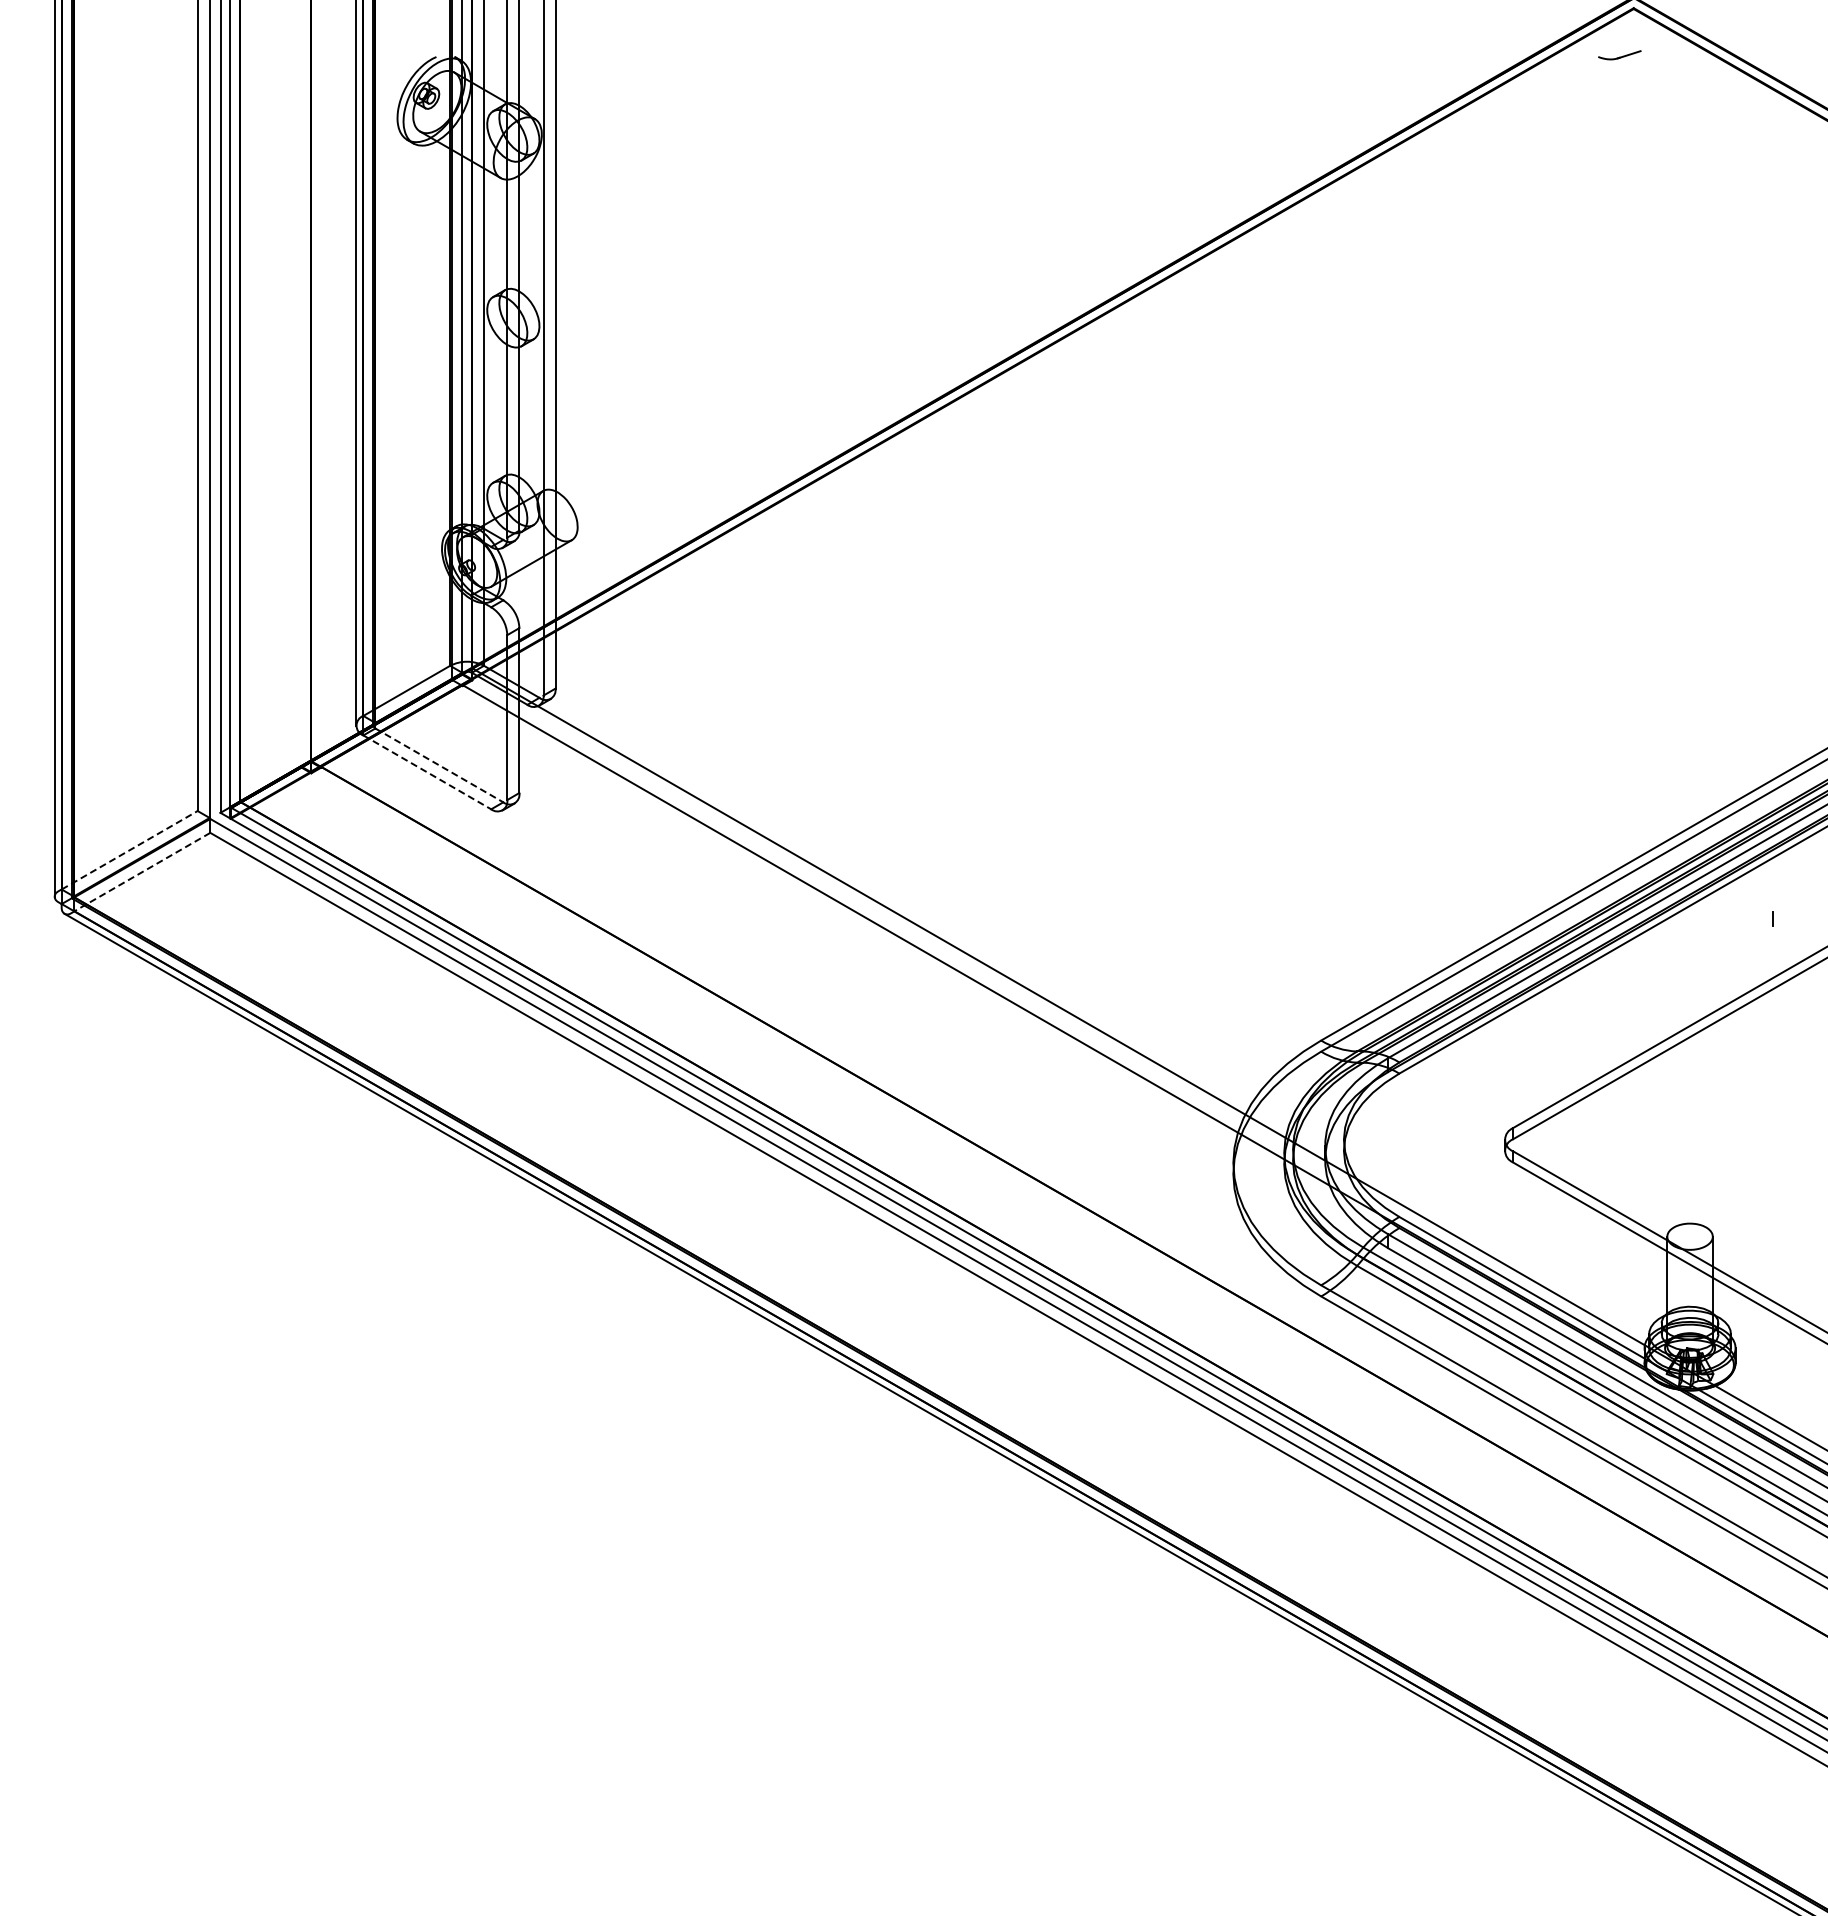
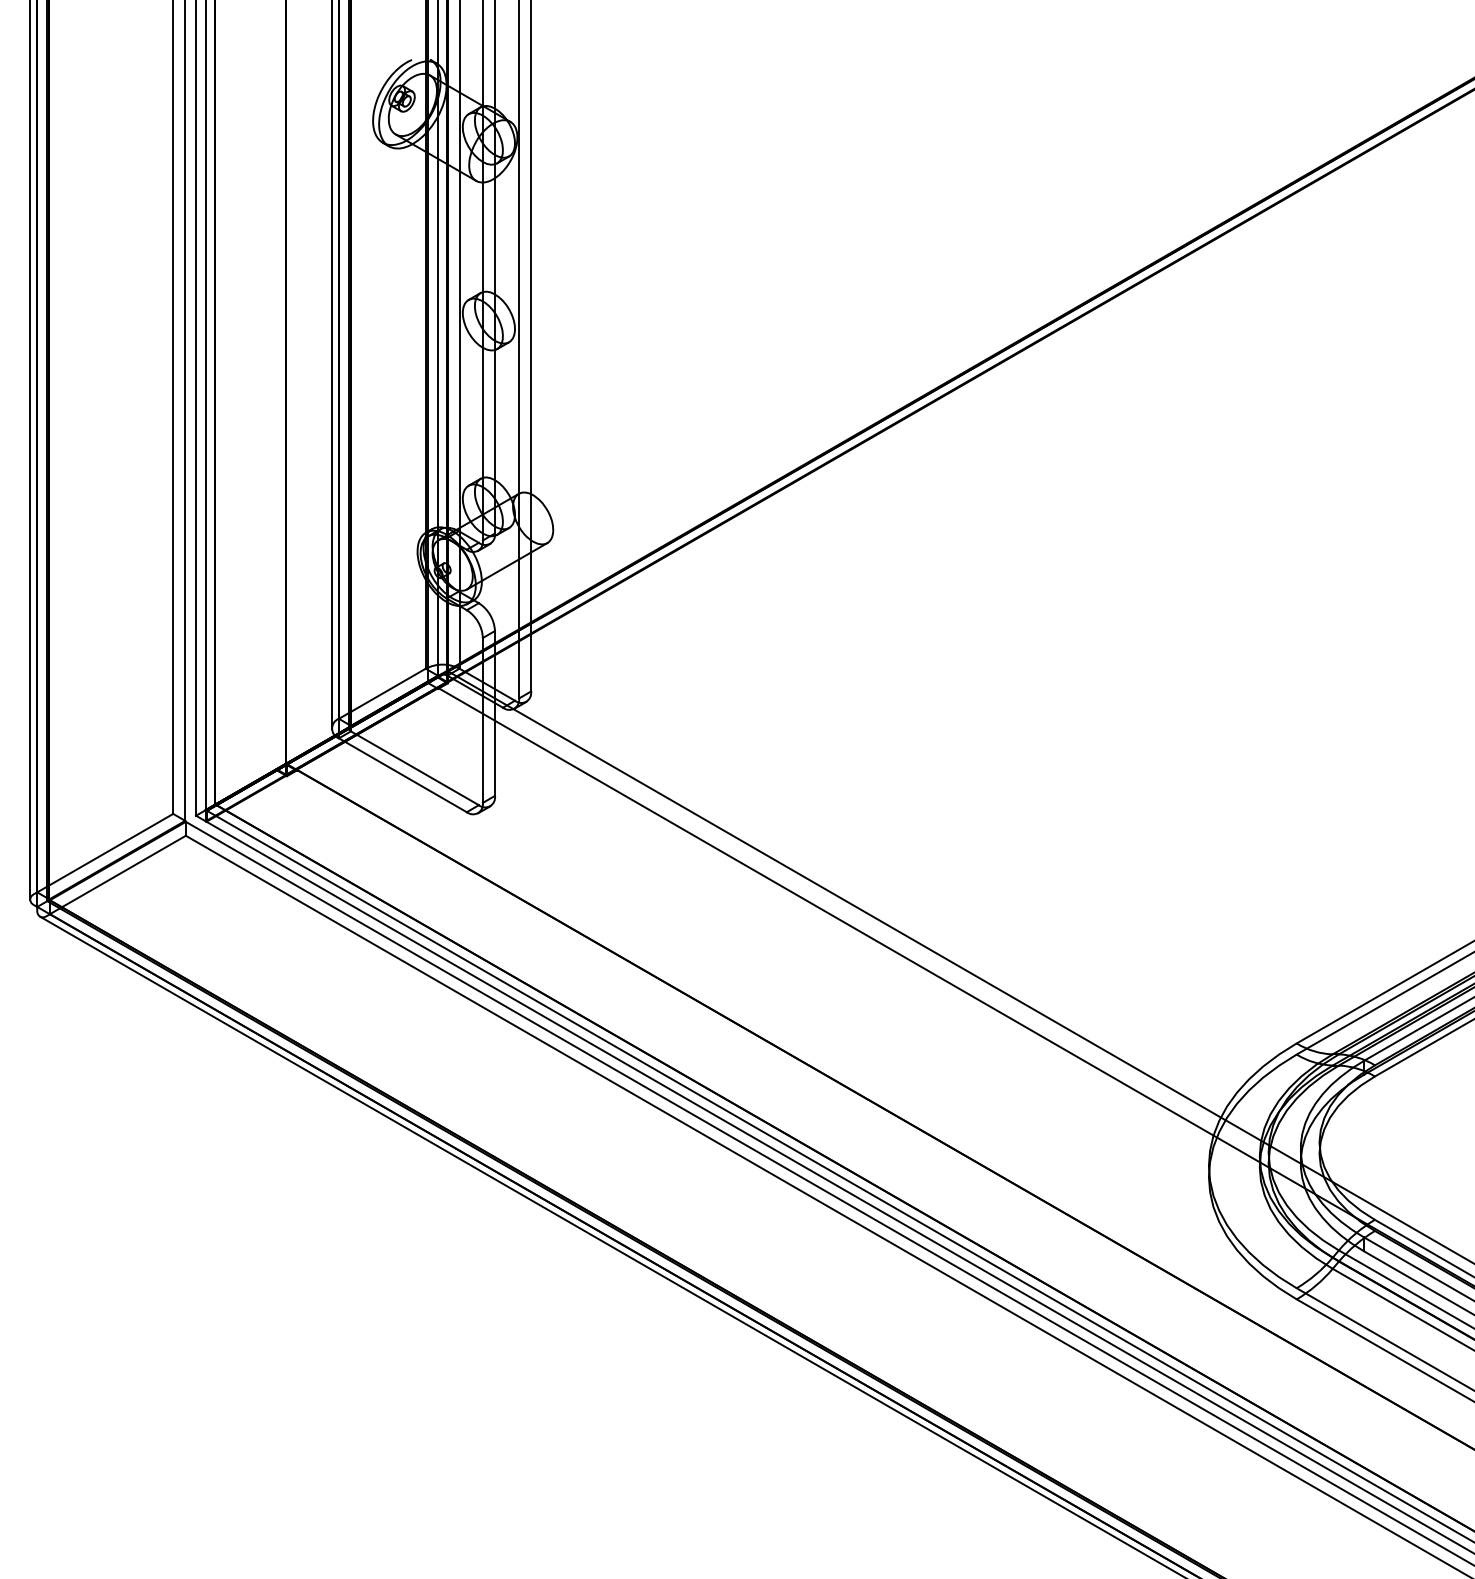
line: (439, 765) -> (415, 768), dashed -> solid
line: (427, 772) -> (403, 775), dashed -> solid
line: (130, 850) -> (106, 853), dashed -> solid
line: (141, 872) -> (117, 875), dashed -> solid

